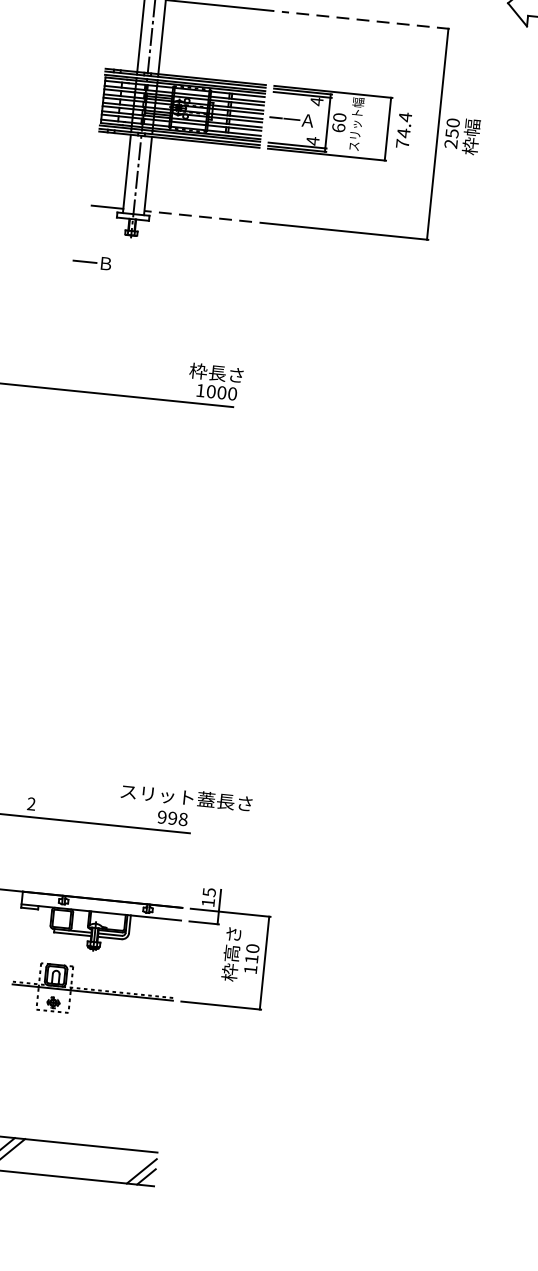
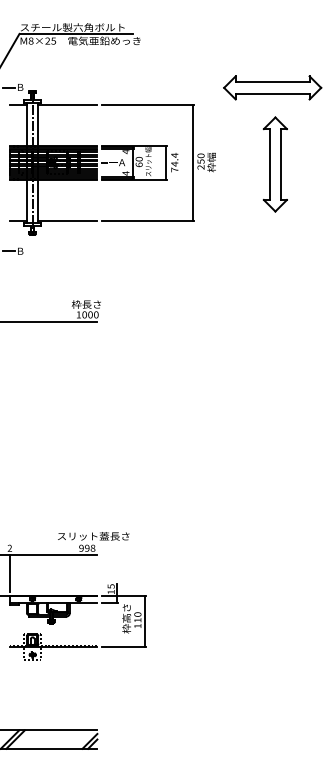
line: (364, 21) -> (147, 105), dashed -> solid
line: (197, 216) -> (67, 220), dashed -> solid
line: (28, 848) -> (10, 572), added

